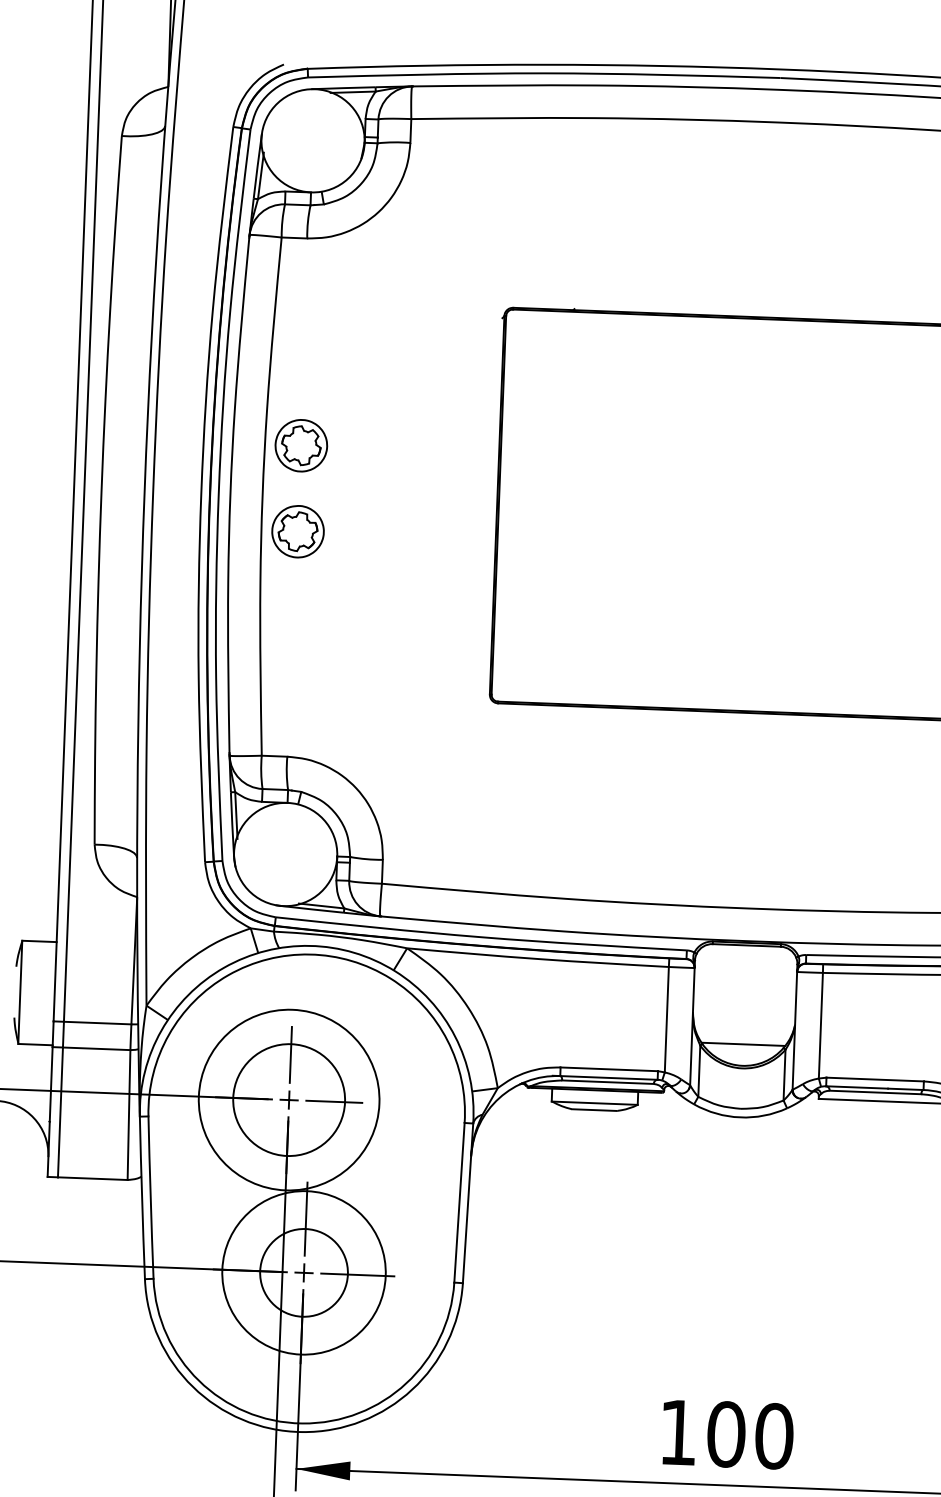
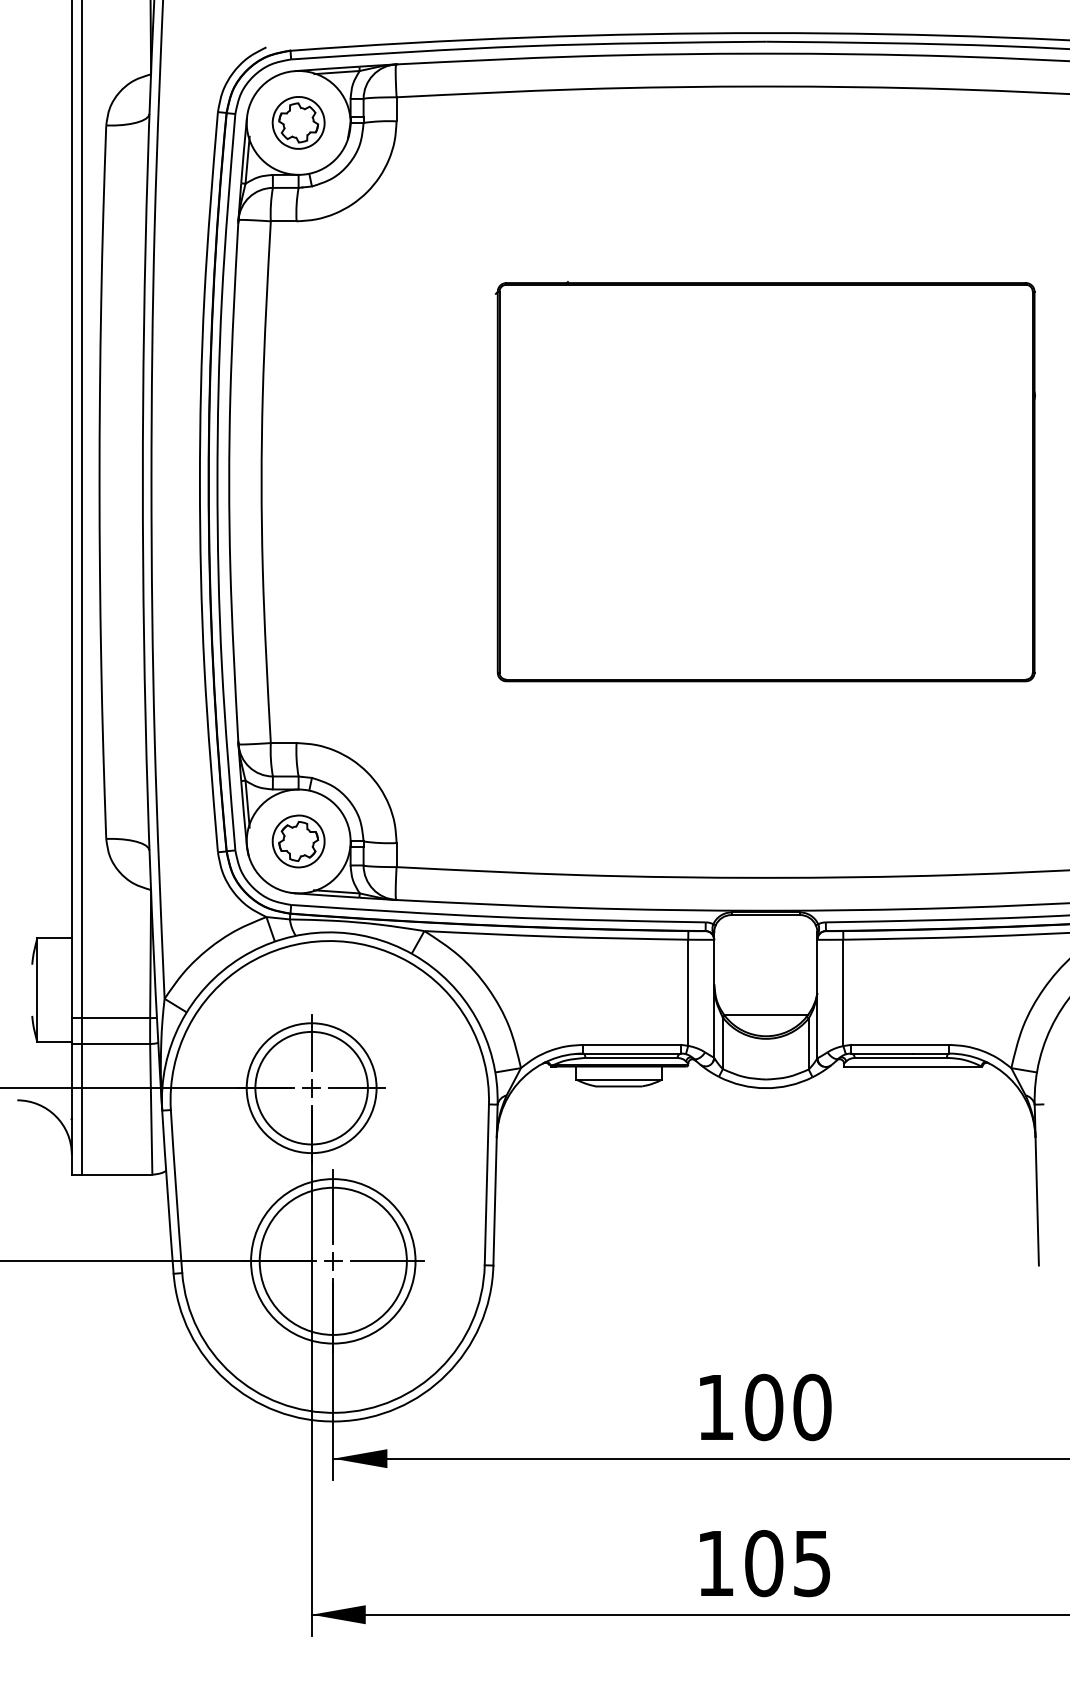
part: (301, 445) -> (298, 122), moved
part: (297, 531) -> (298, 841), moved
circle: (288, 1100) -> (311, 1088), size x0.71
circle: (303, 1272) -> (332, 1260), size x1.67

